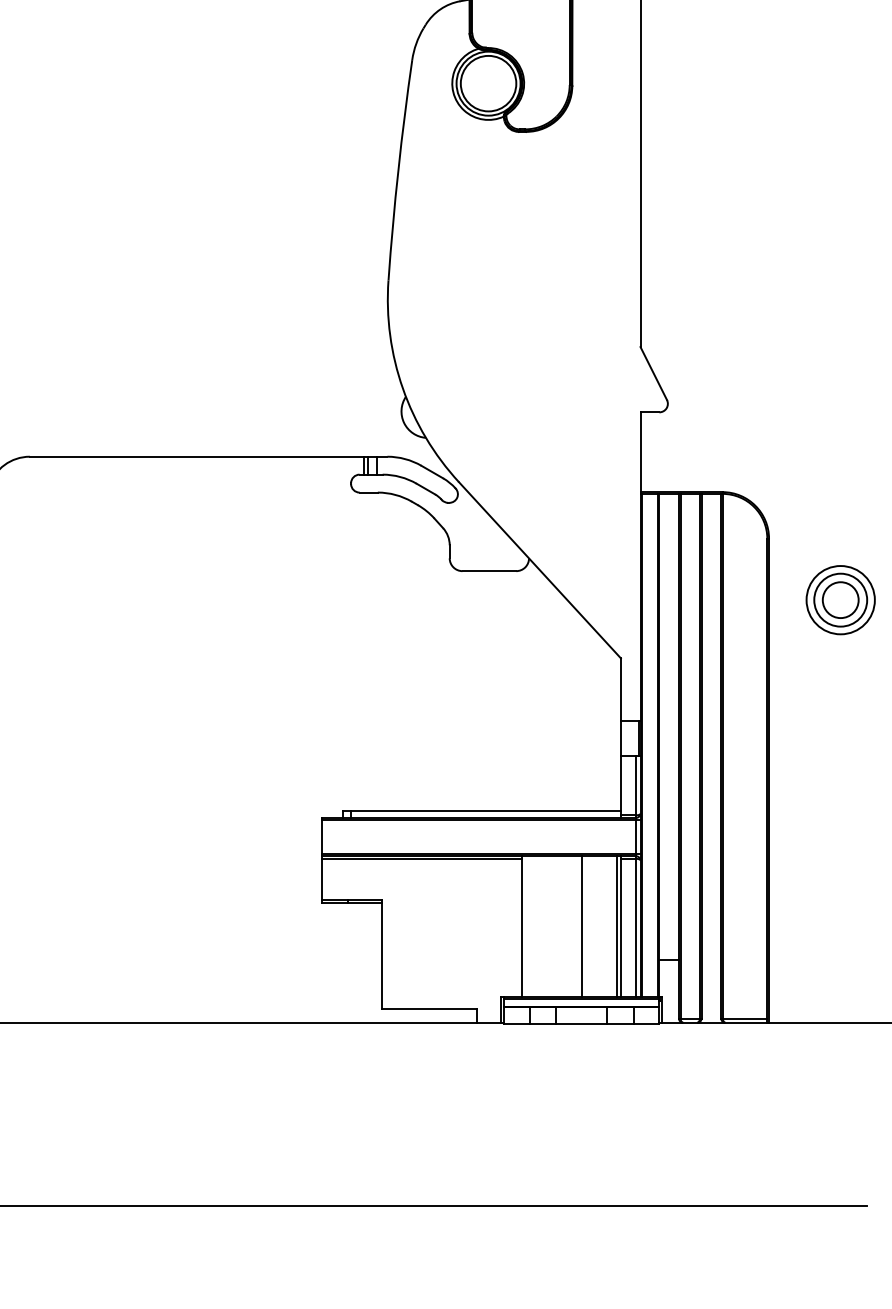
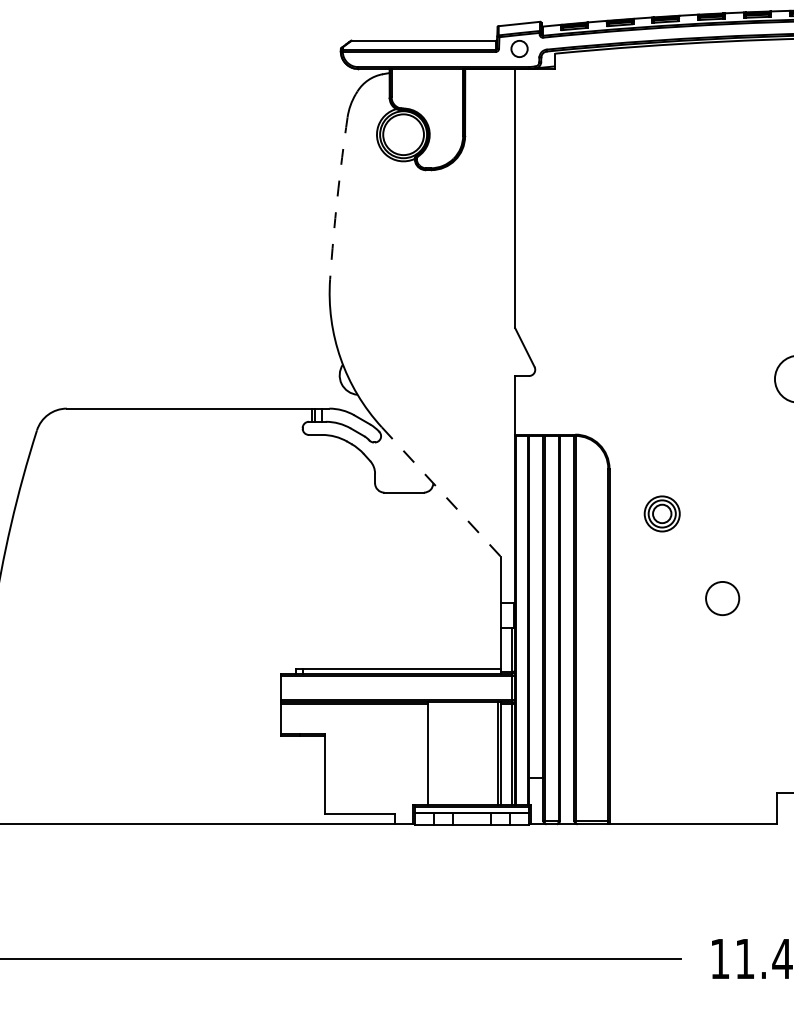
arc: (398, 170) -> (337, 198), solid -> dashed
line: (540, 569) -> (441, 491), solid -> dashed
part: (841, 599) -> (662, 513), size x0.7
line: (582, 926) -> (472, 753), removed

